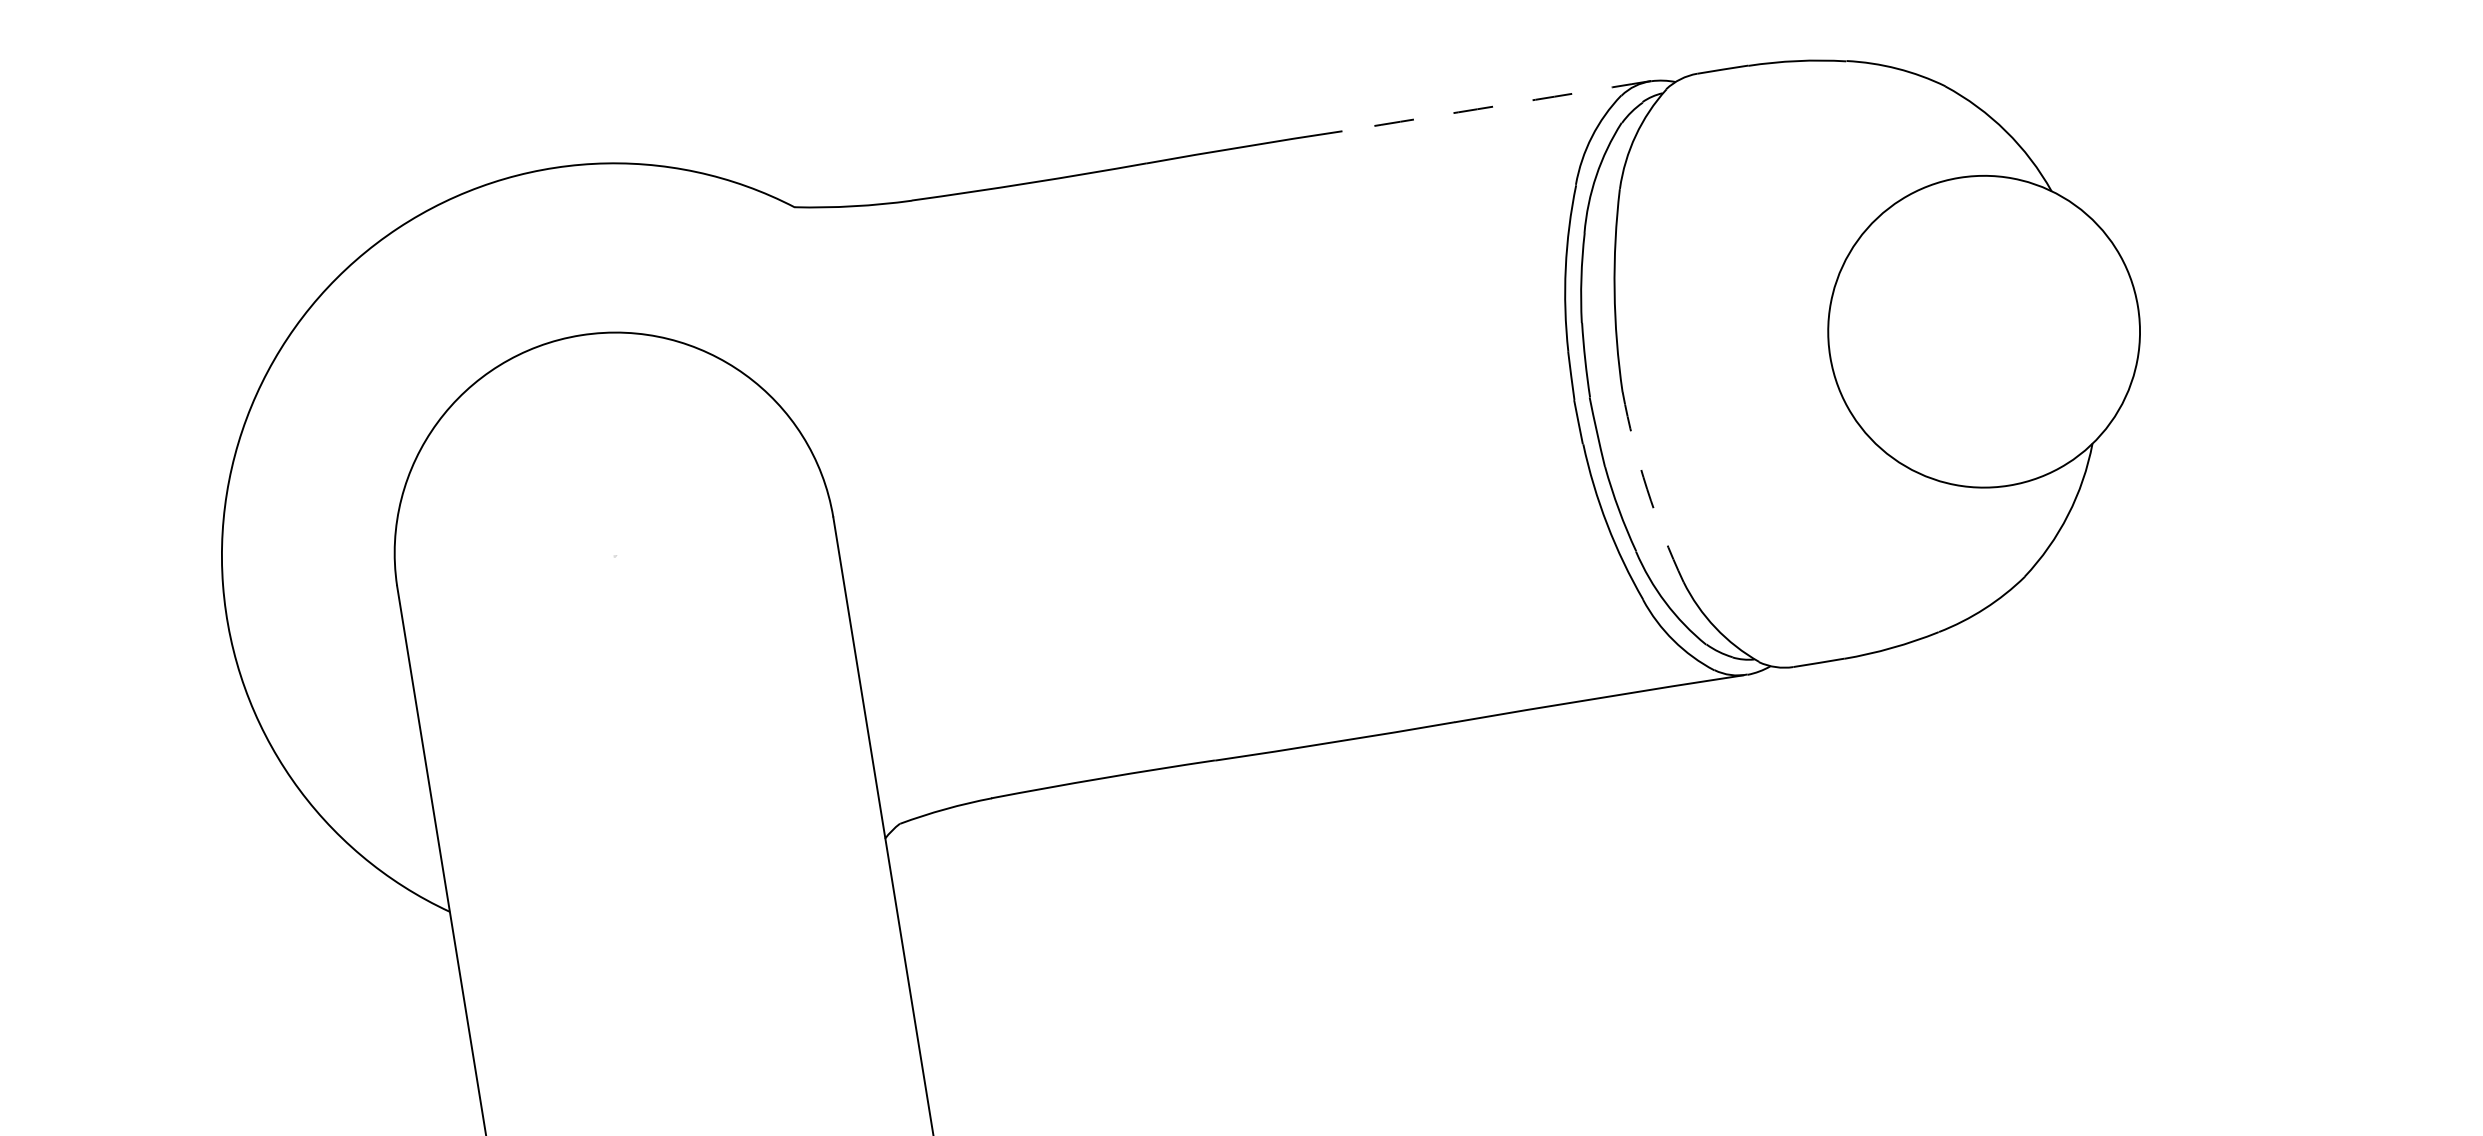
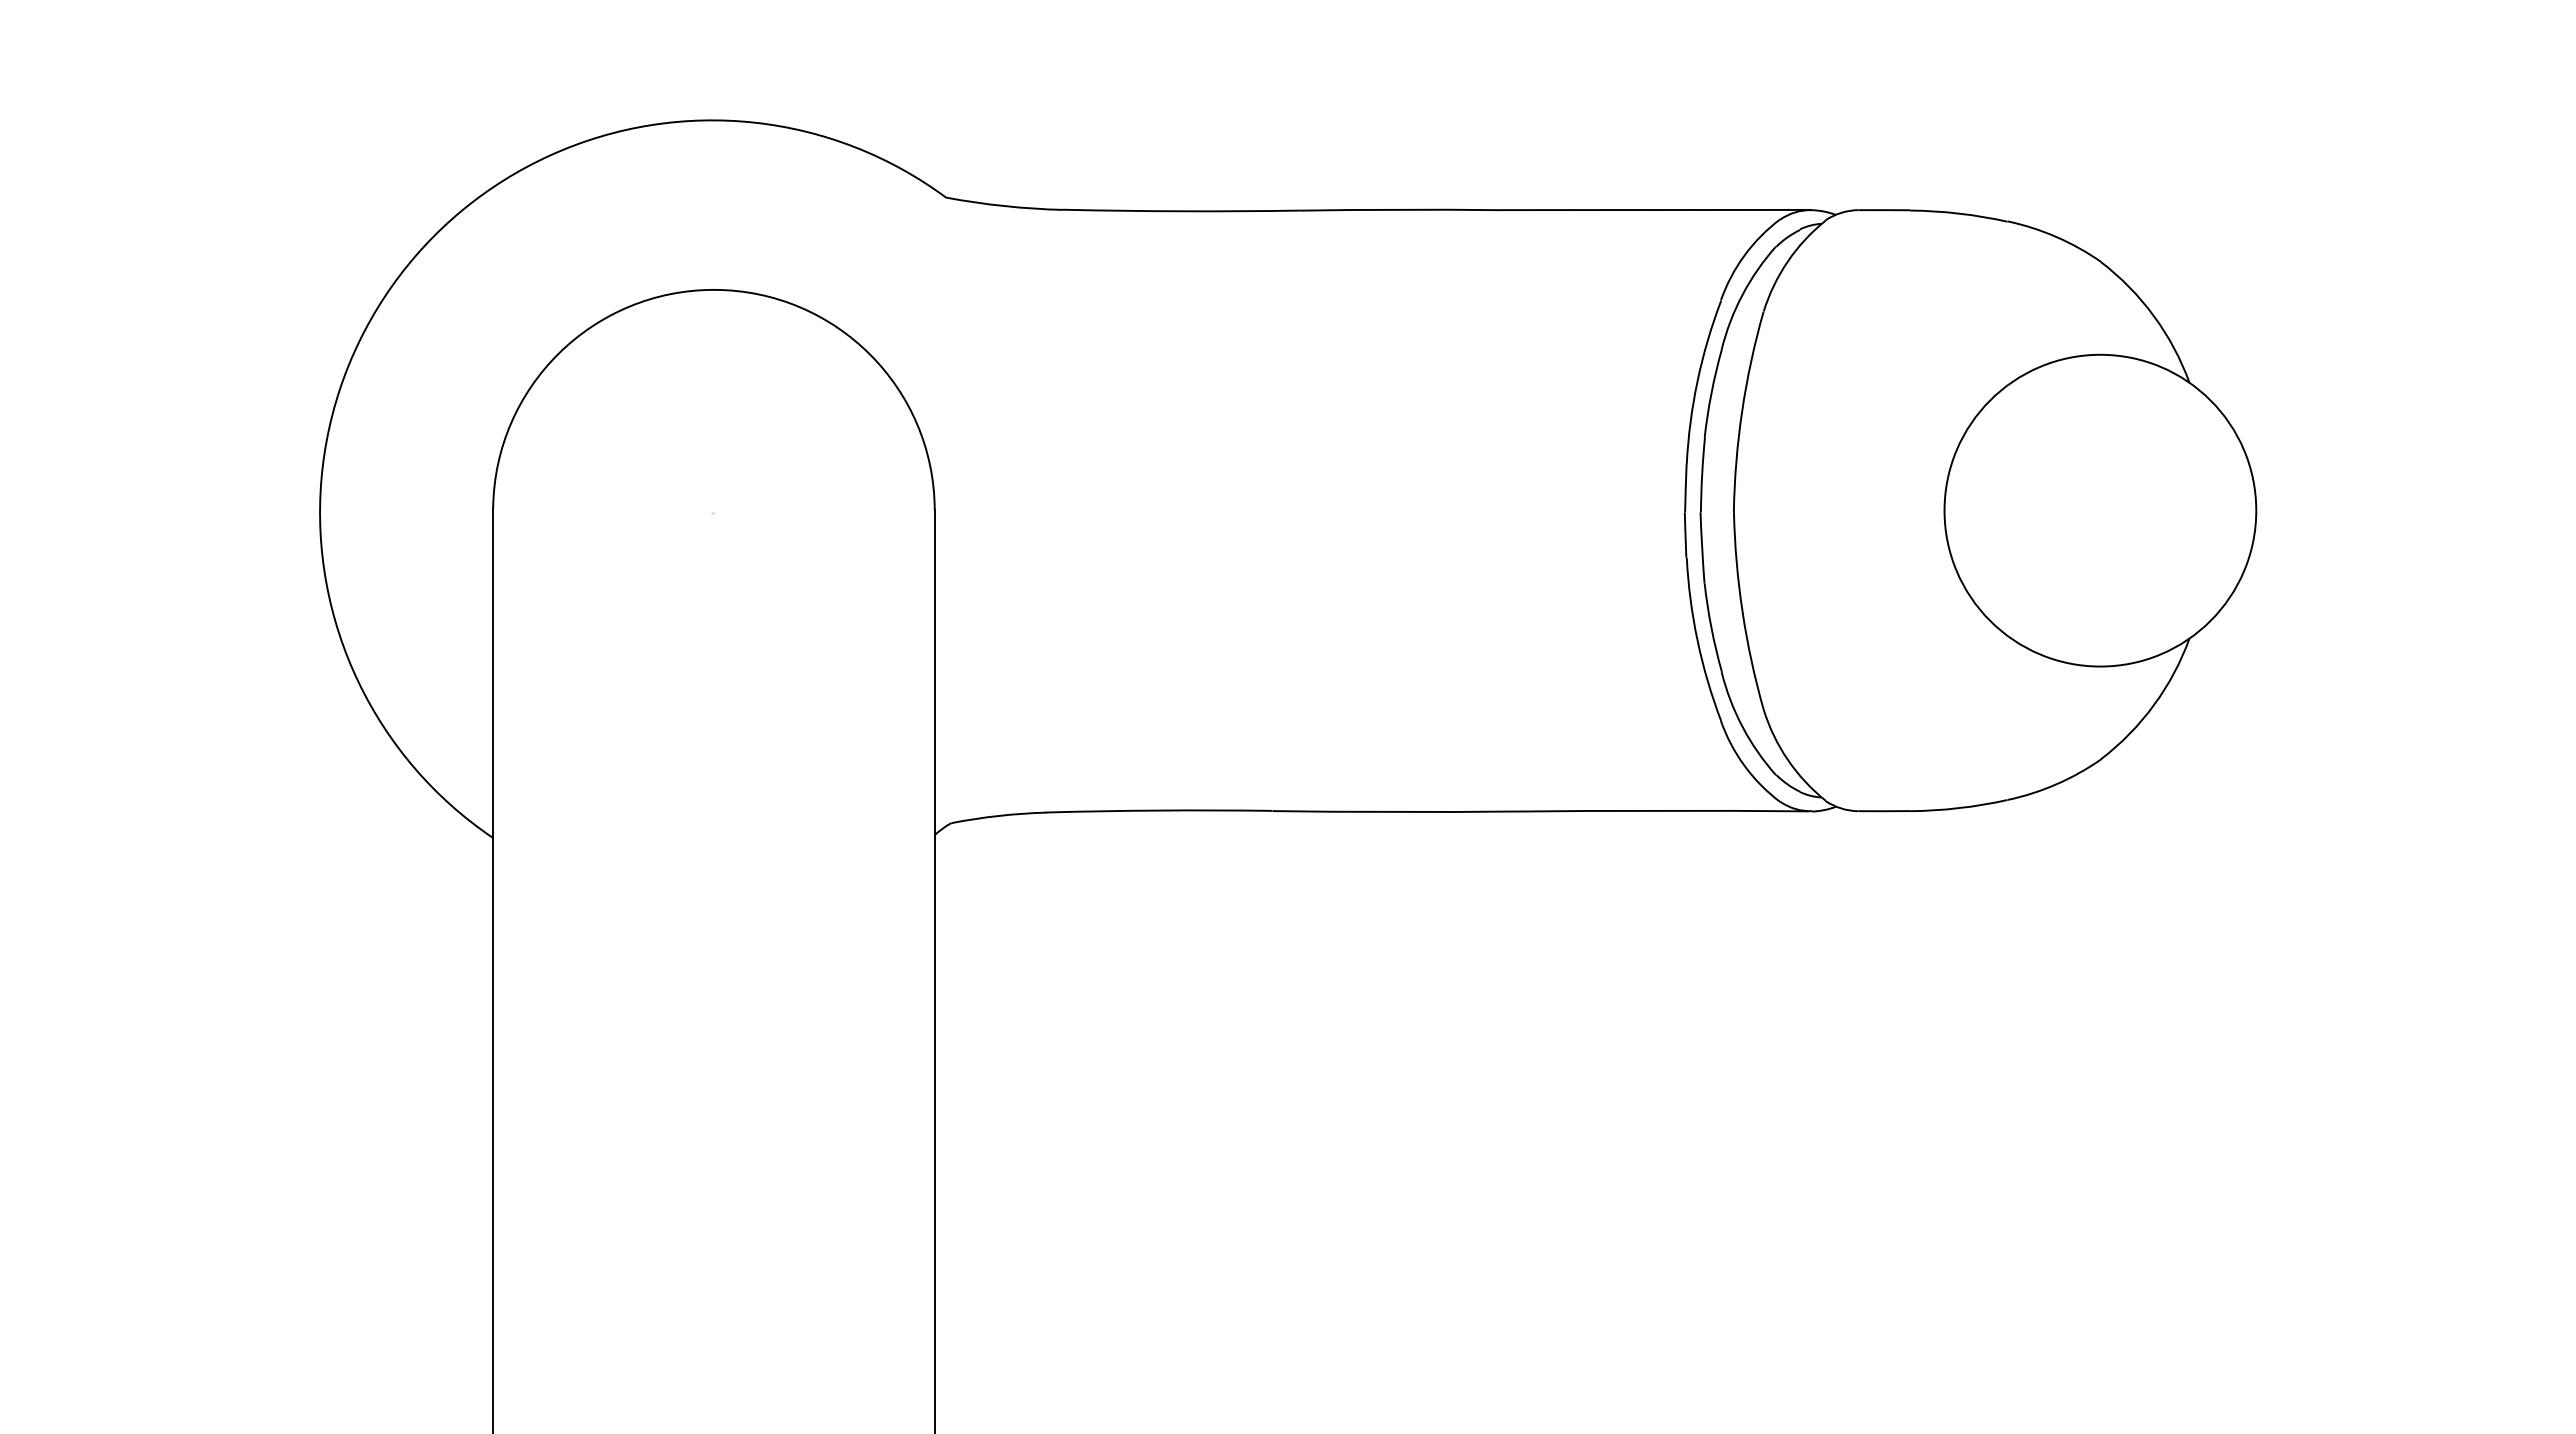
arc: (1496, 106) -> (1655, 210), dashed -> solid
arc: (1647, 489) -> (1742, 612), dashed -> solid

